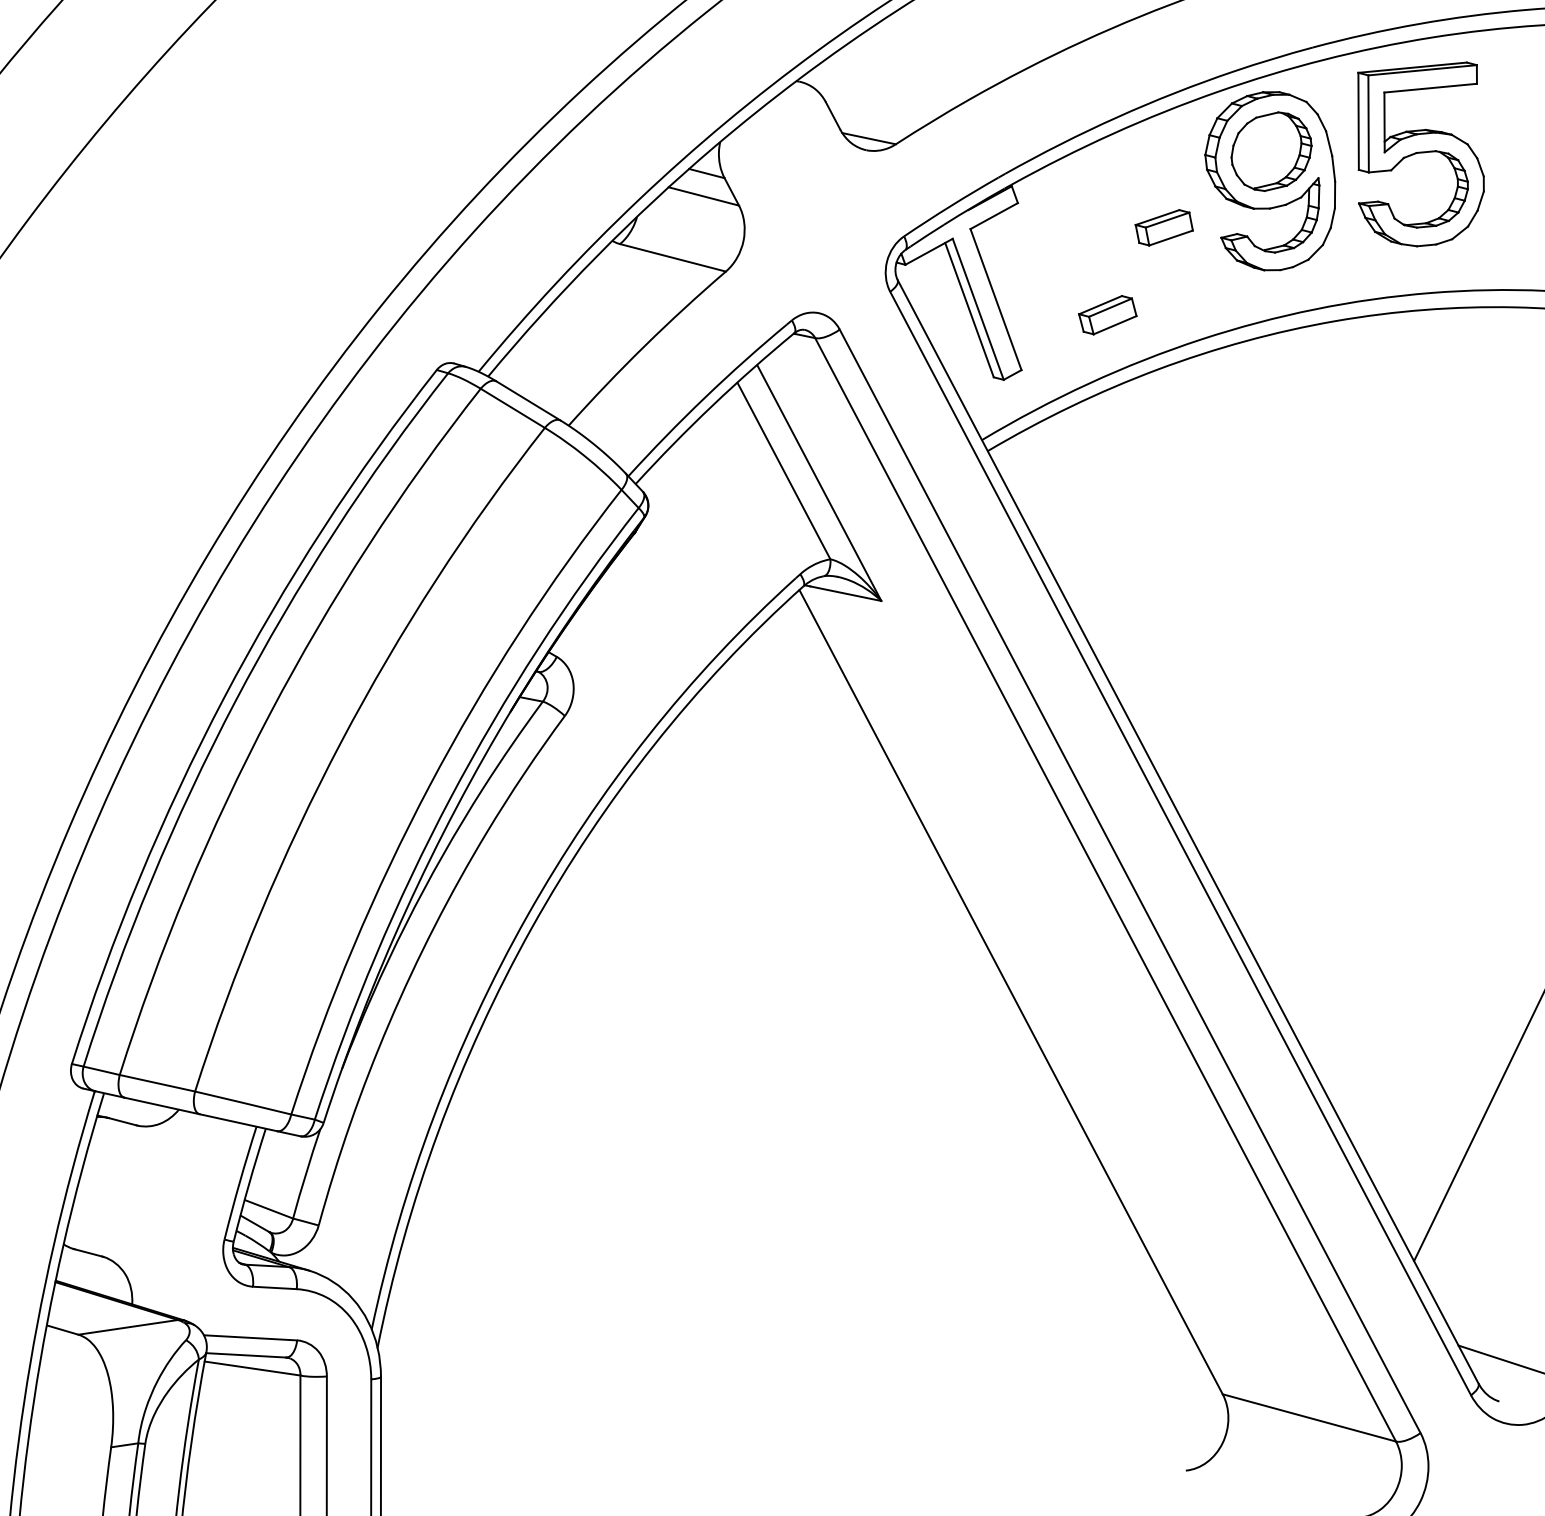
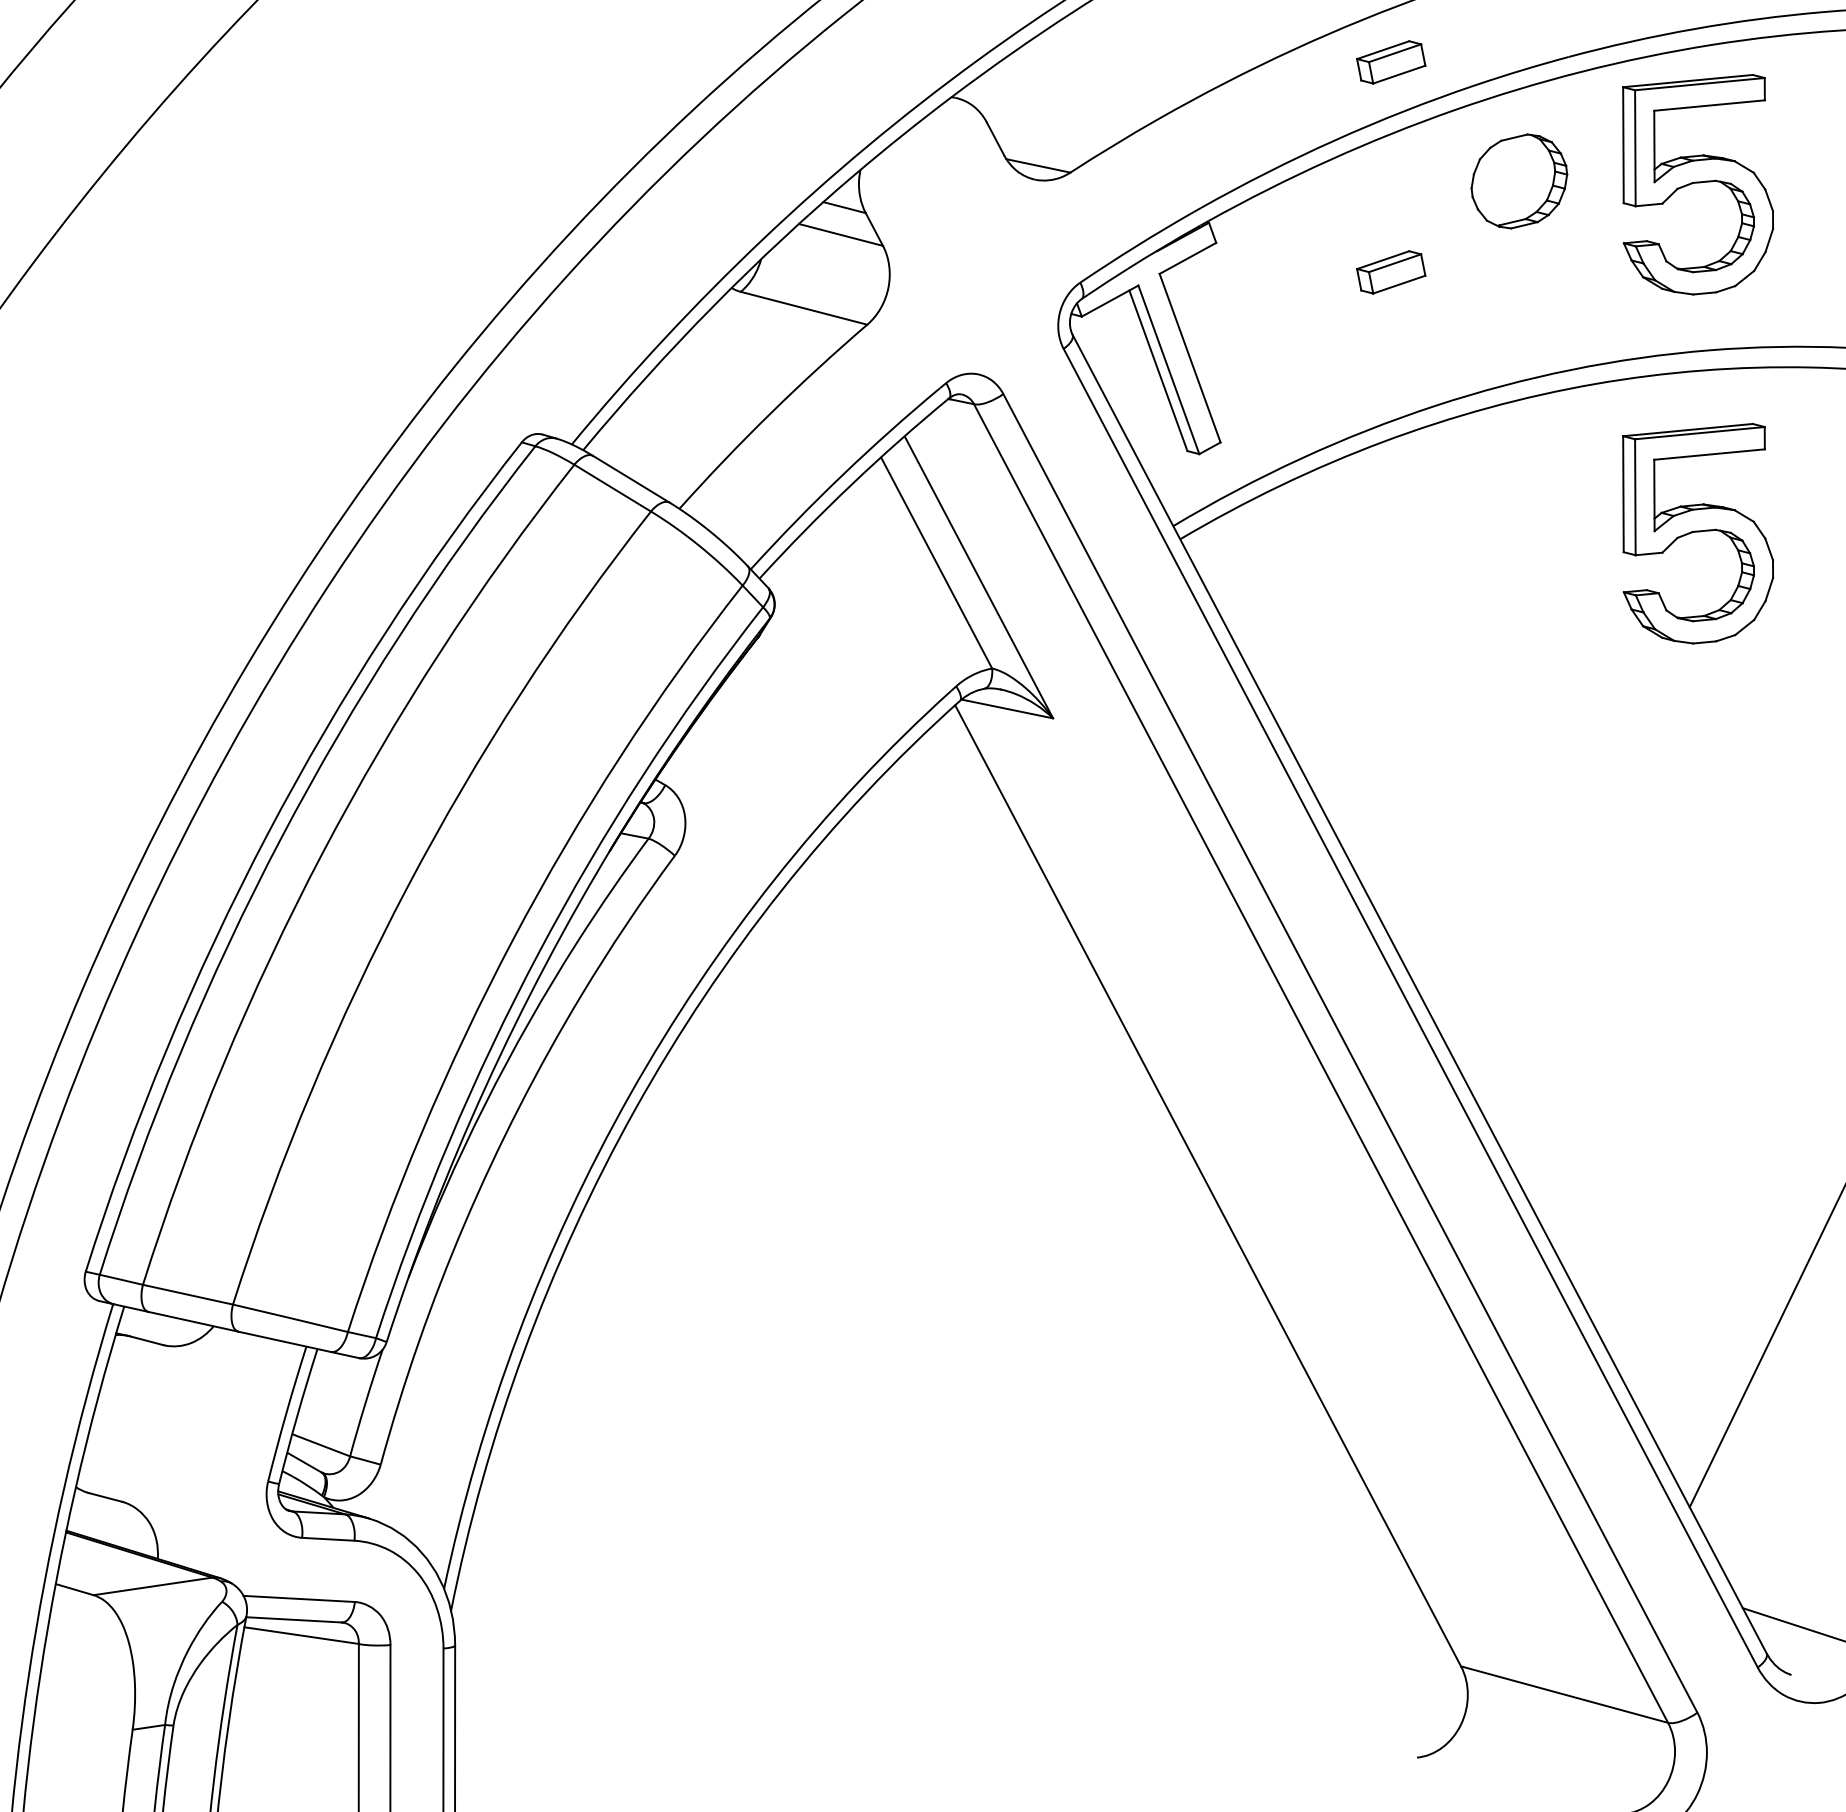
part: (1164, 52) -> (1391, 62), added
part: (1269, 181) -> (1517, 216), removed
part: (1107, 314) -> (1323, 376), removed
part: (1421, 446) -> (1698, 533), added

